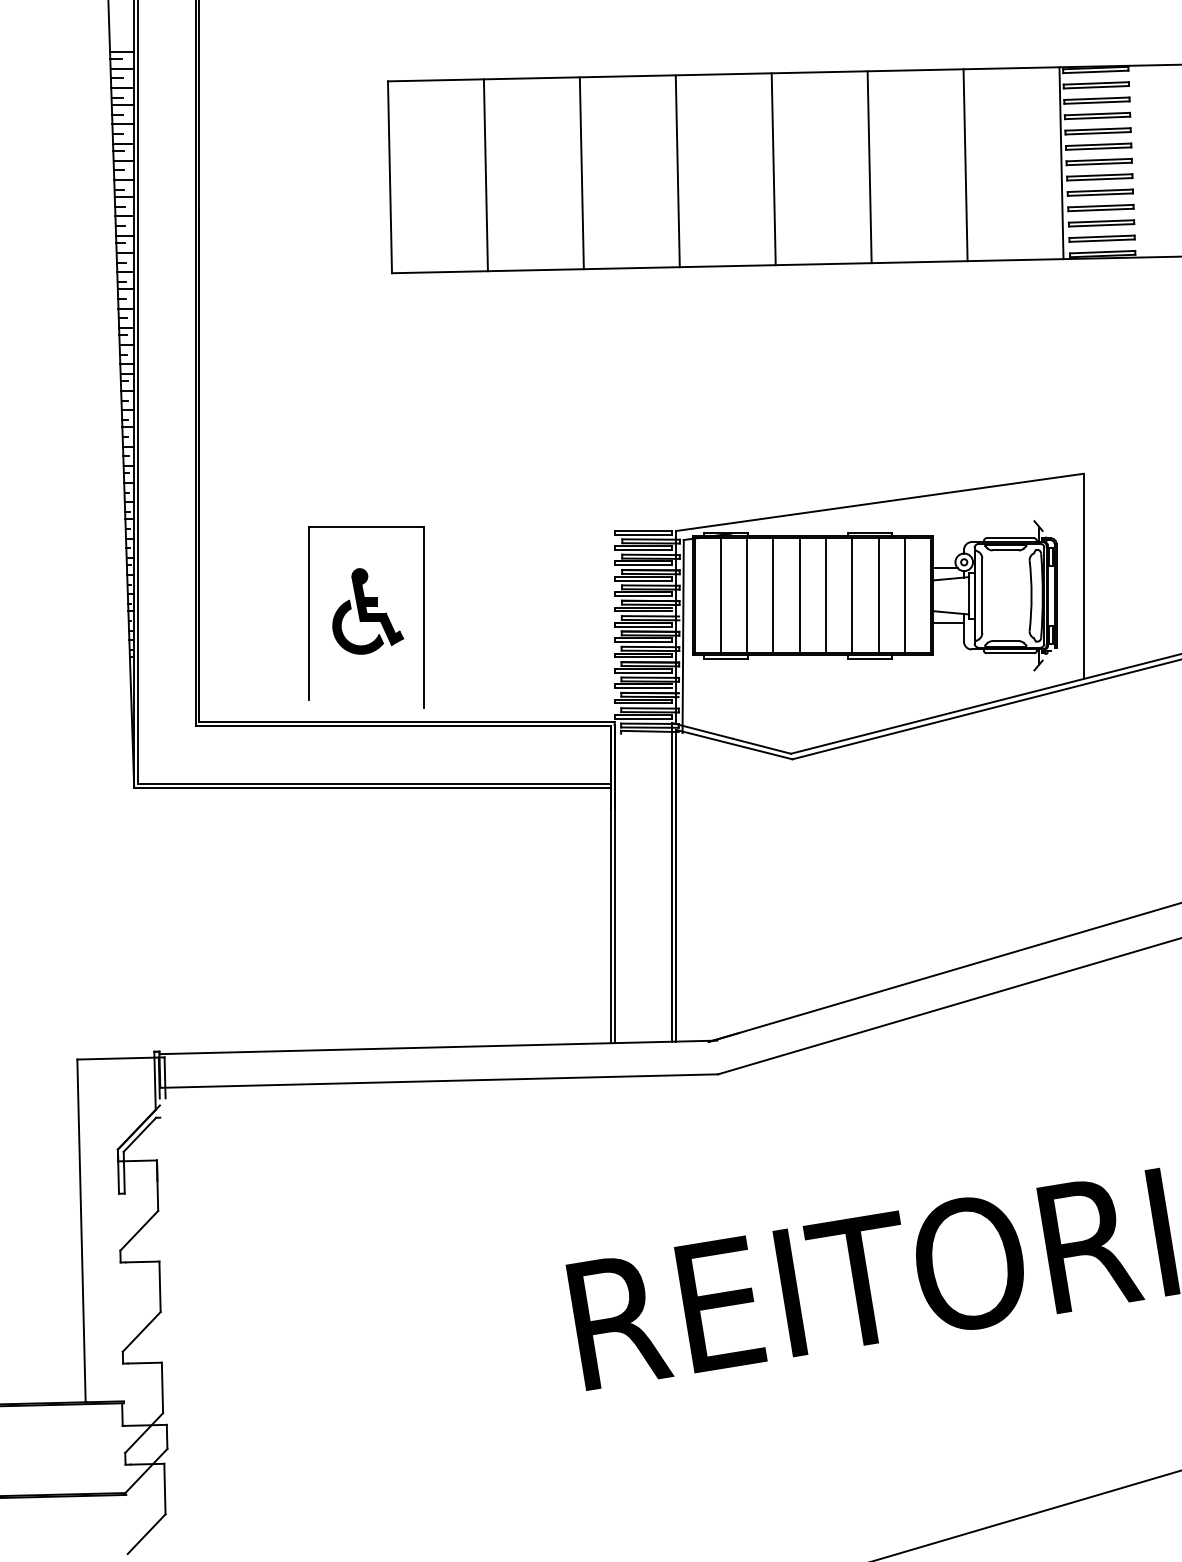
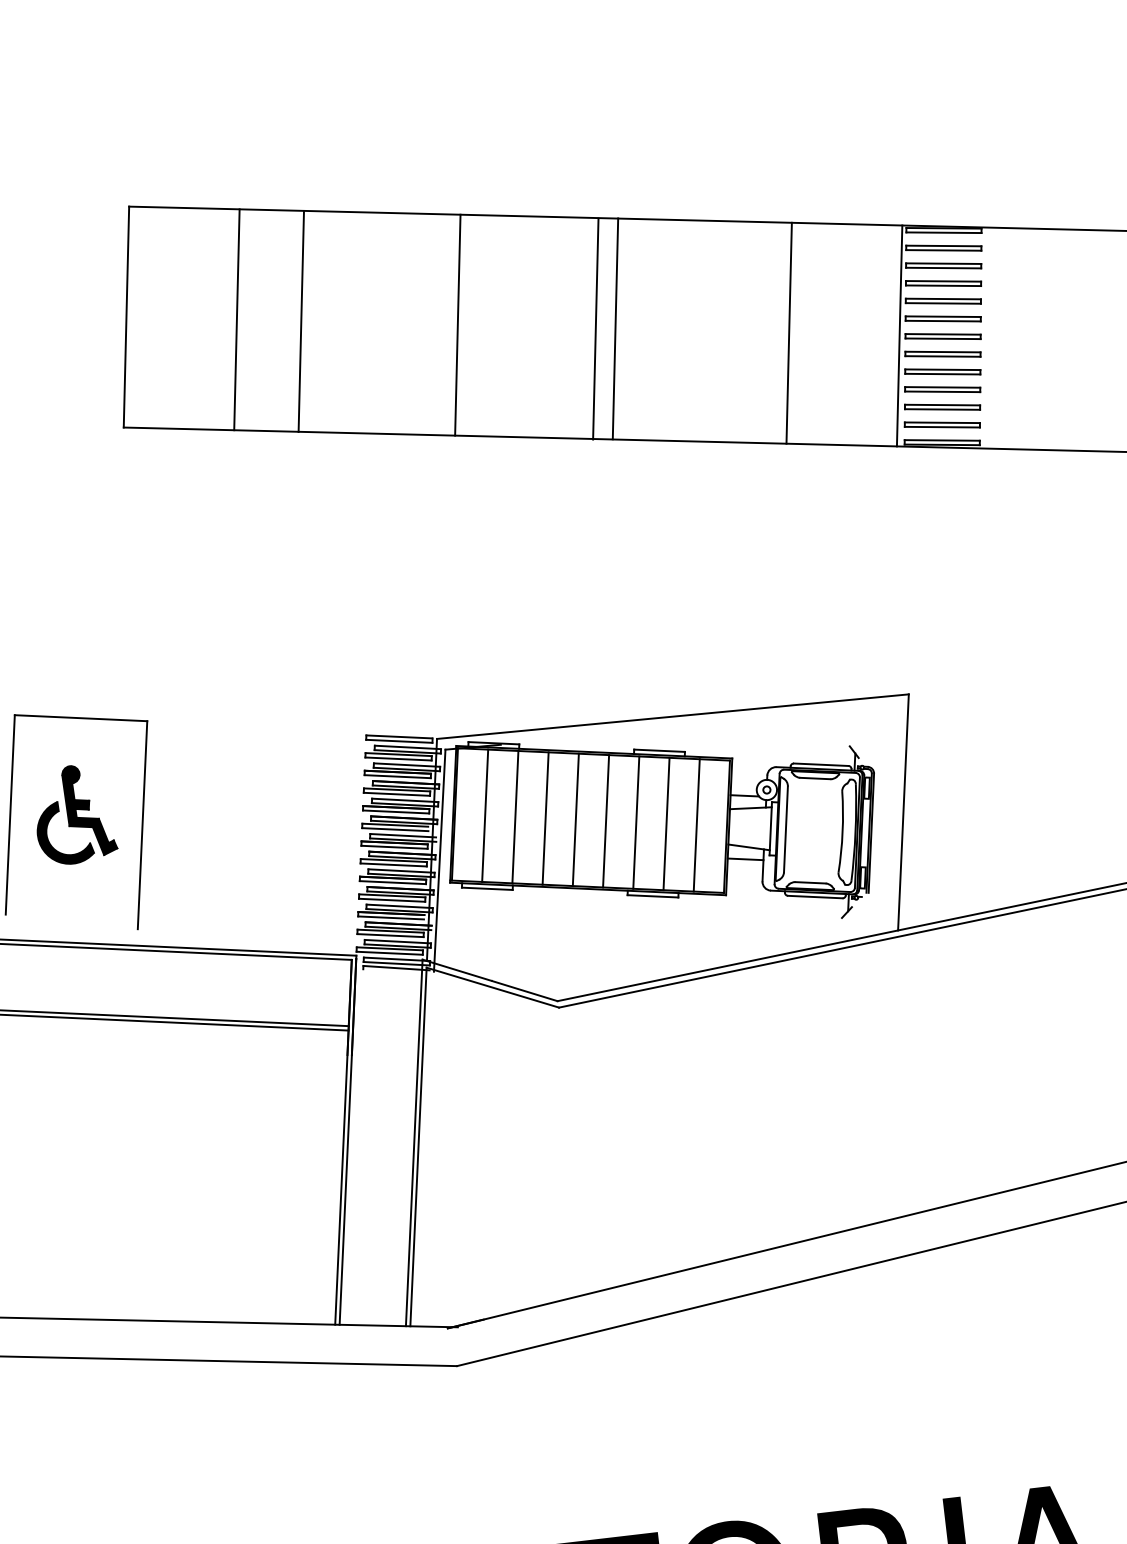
line: (869, 167) -> (595, 329), moved
line: (773, 169) -> (615, 329), moved
line: (581, 173) -> (300, 321), moved

